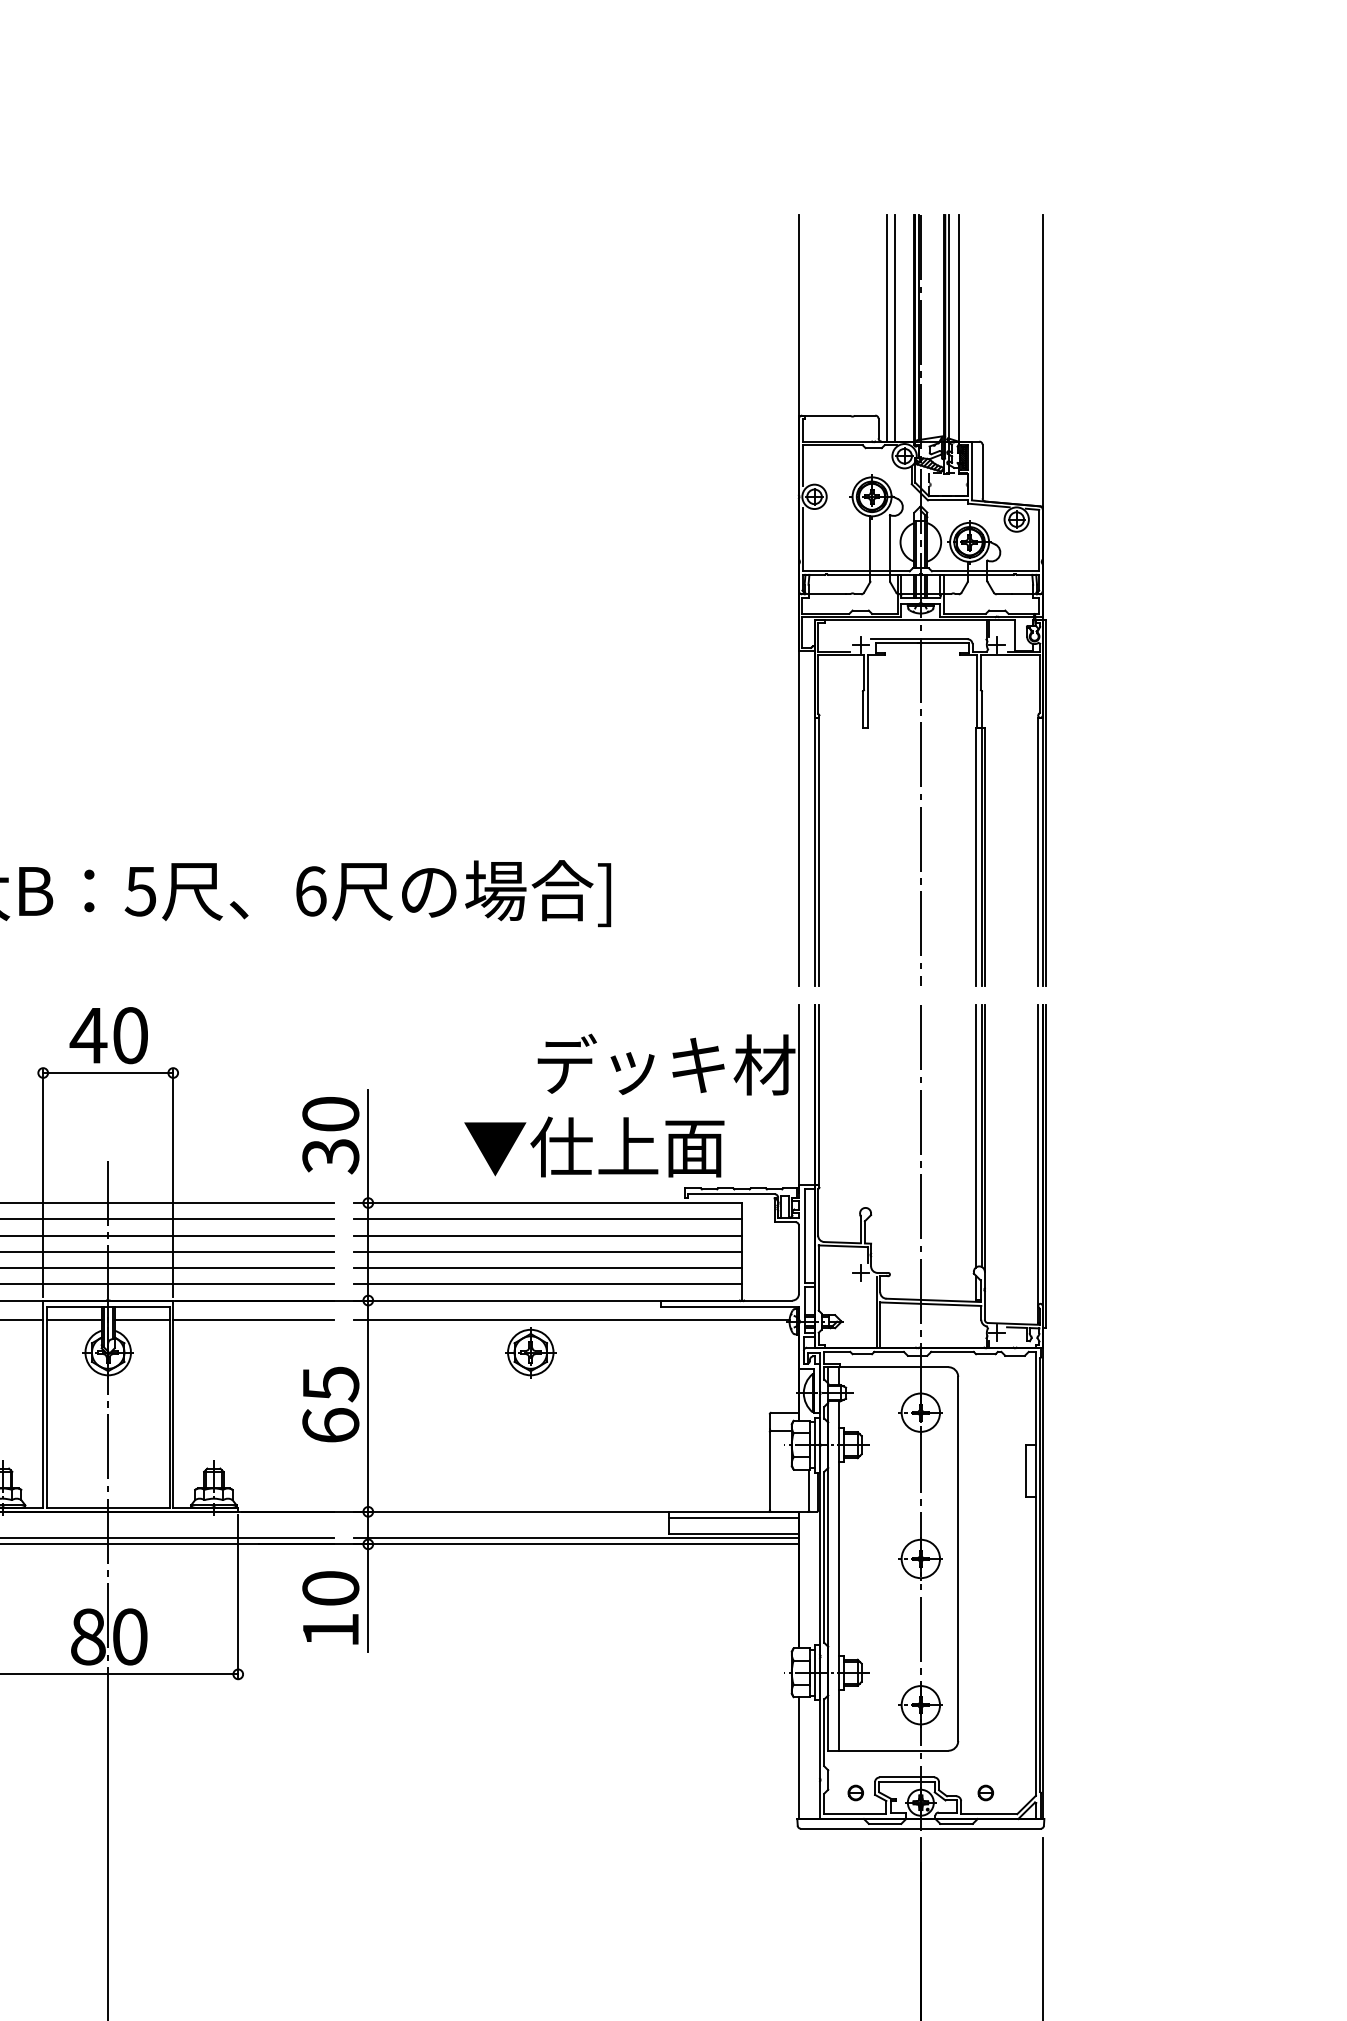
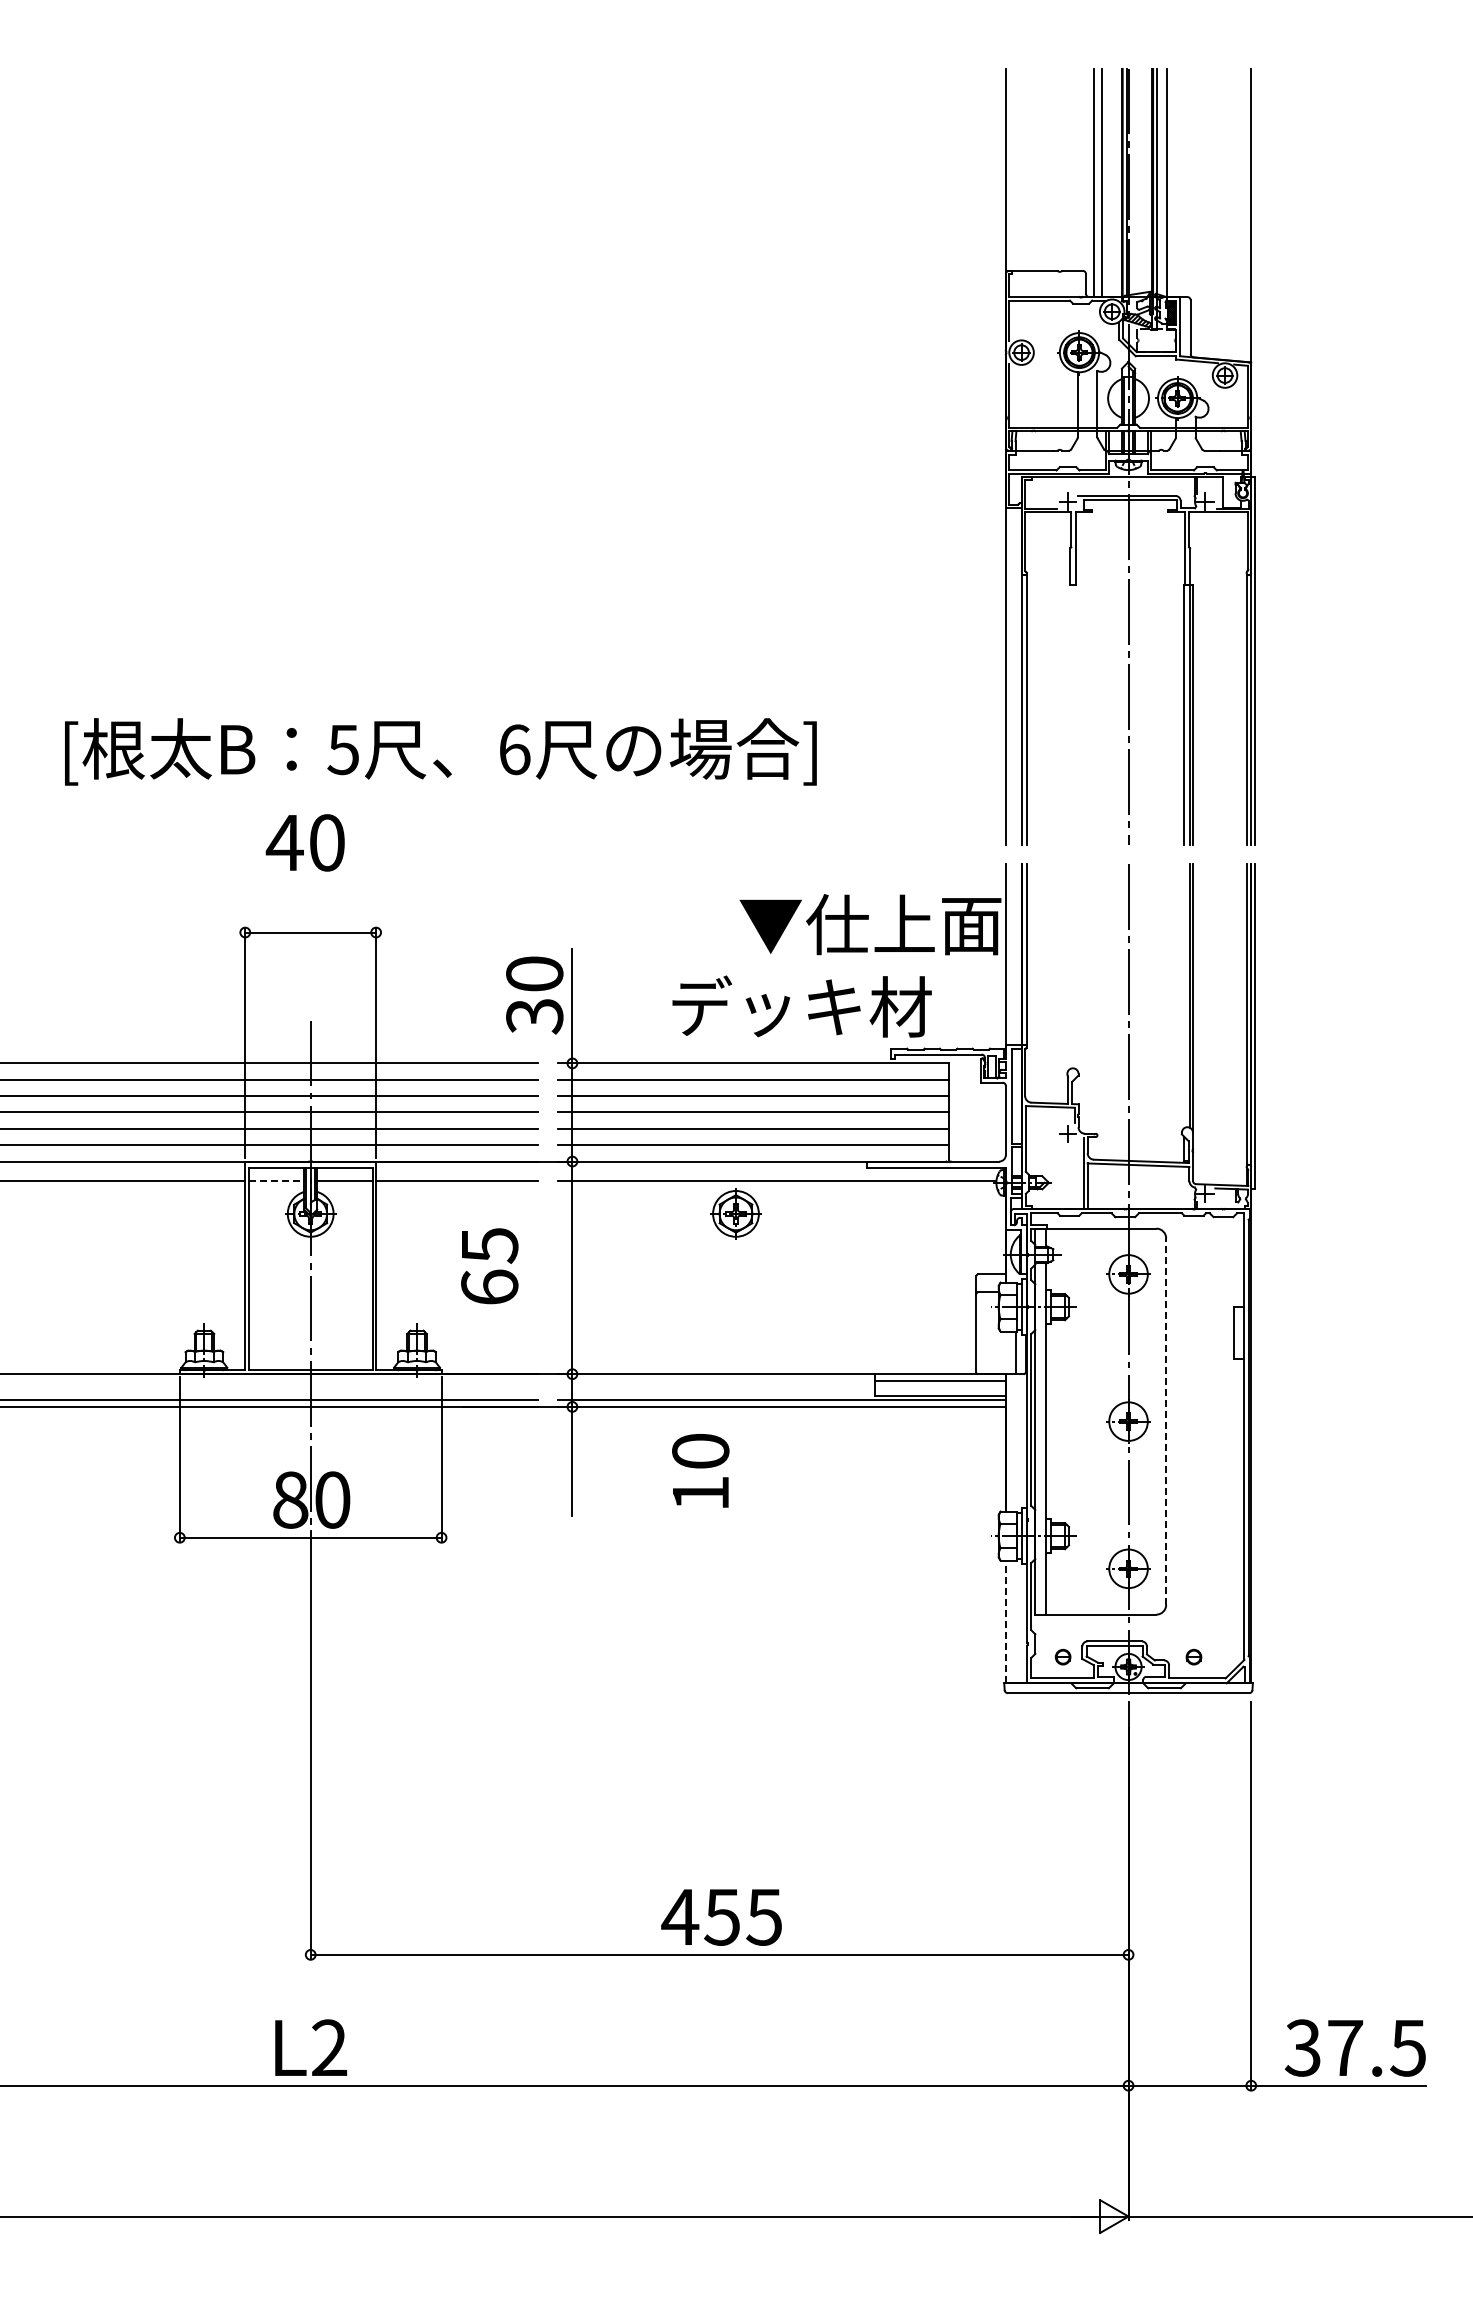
text: (108, 1035) -> (304, 842), moved
text: (664, 1065) -> (870, 924), デッキ材 -> ▼仕上面
line: (976, 1136) -> (1184, 996), removed
text: (594, 1146) -> (800, 1006), ▼仕上面 -> デッキ材
line: (74, 1320) -> (276, 1181), solid -> dashed
text: (330, 1404) -> (489, 1266), moved
line: (958, 1558) -> (1166, 1421), solid -> dashed
text: (330, 1607) -> (700, 1470), moved
line: (798, 1757) -> (1005, 1621), solid -> dashed

